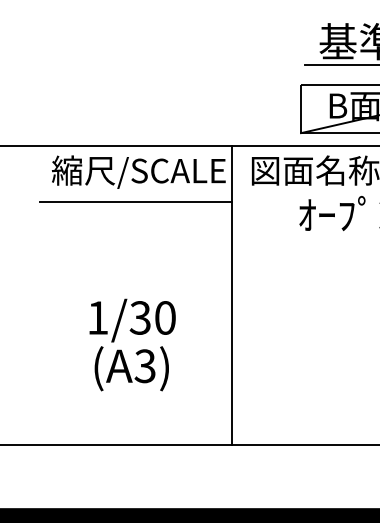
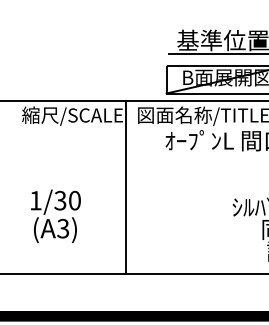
line: (135, 202) -> (70, 133), removed
text: (131, 345) -> (55, 216), moved

